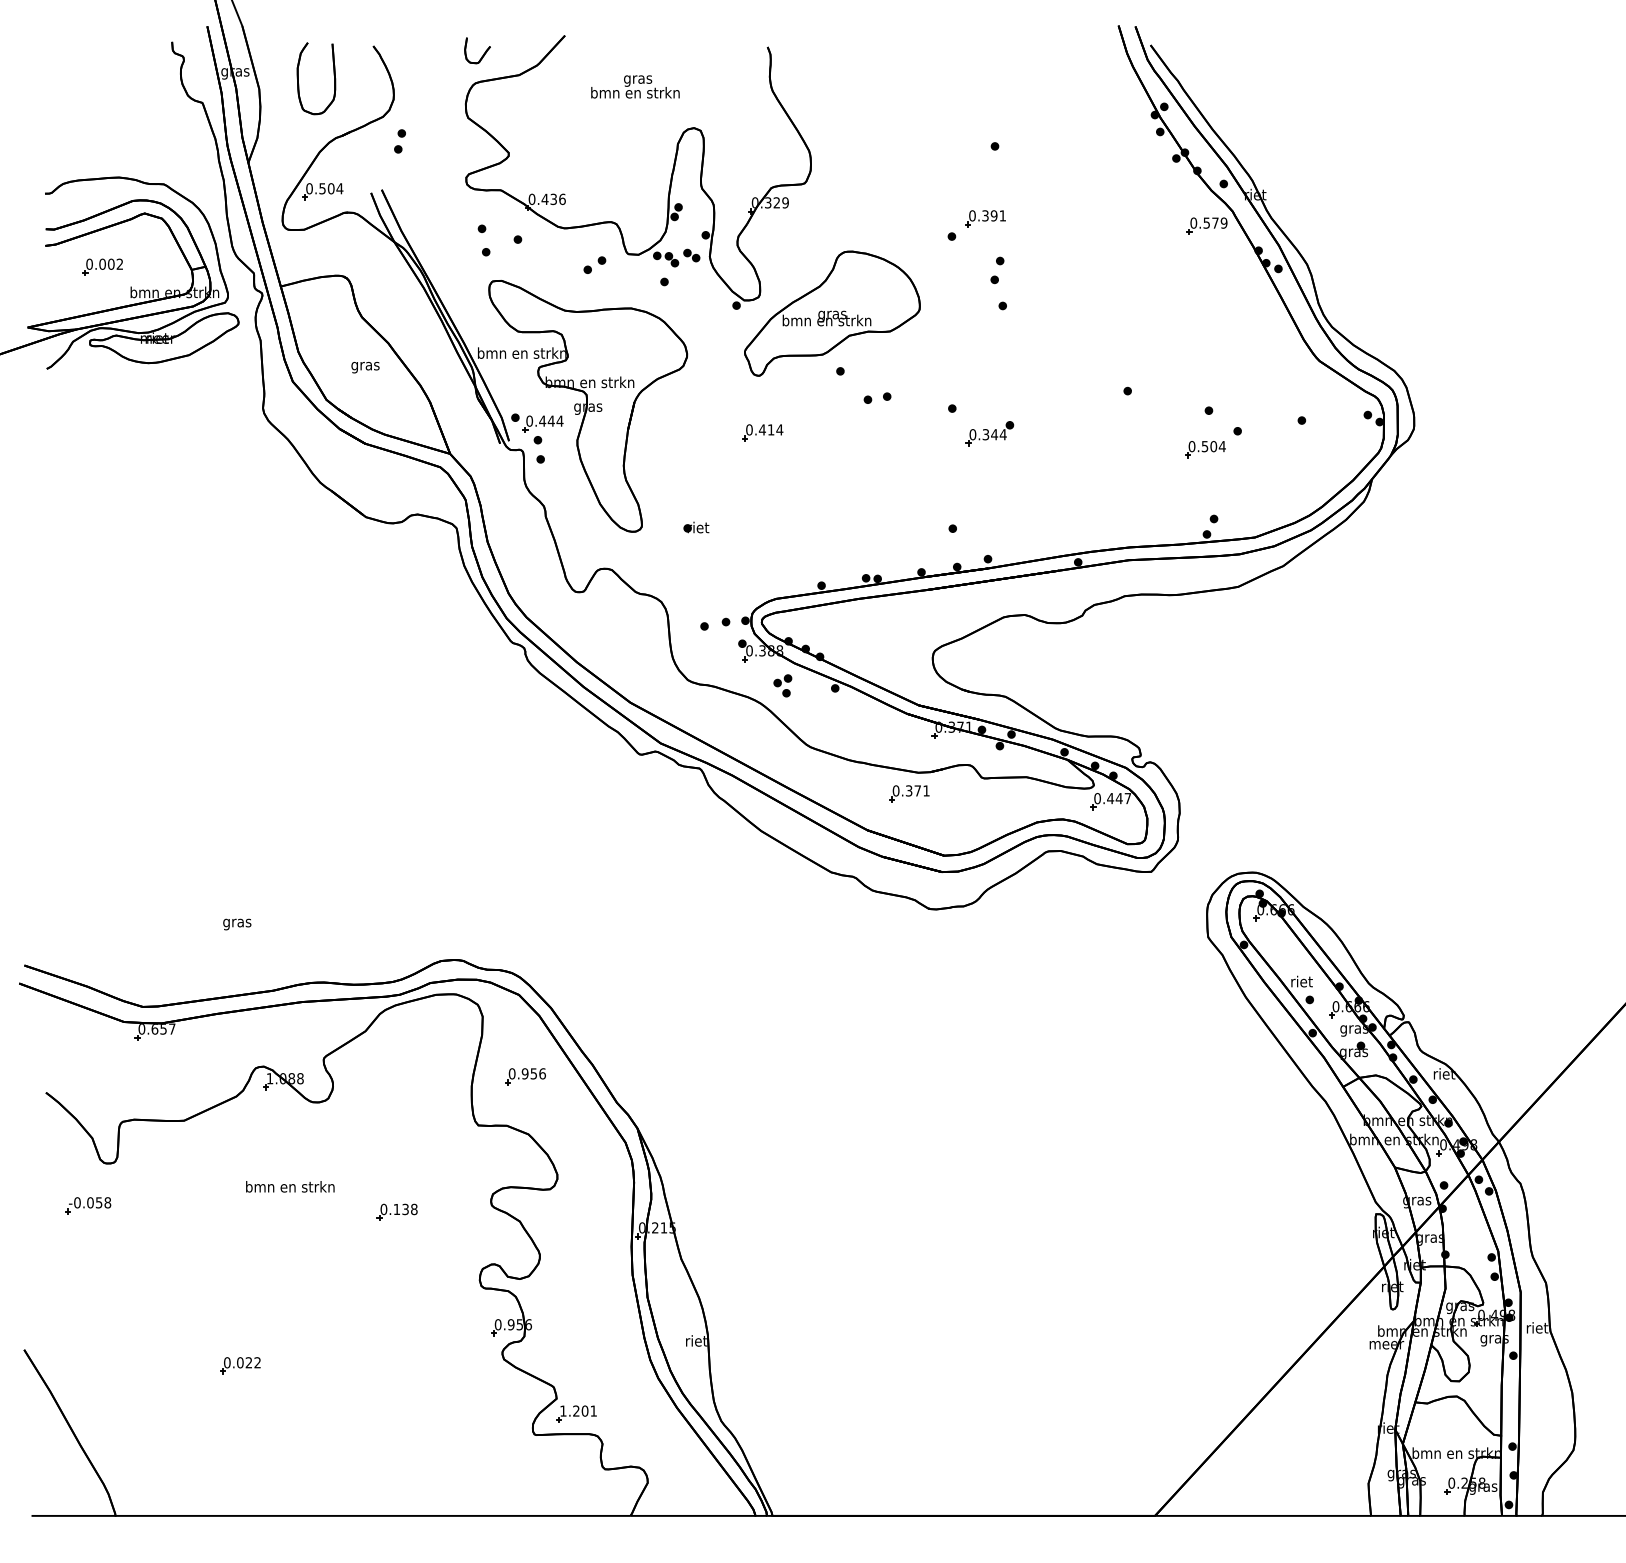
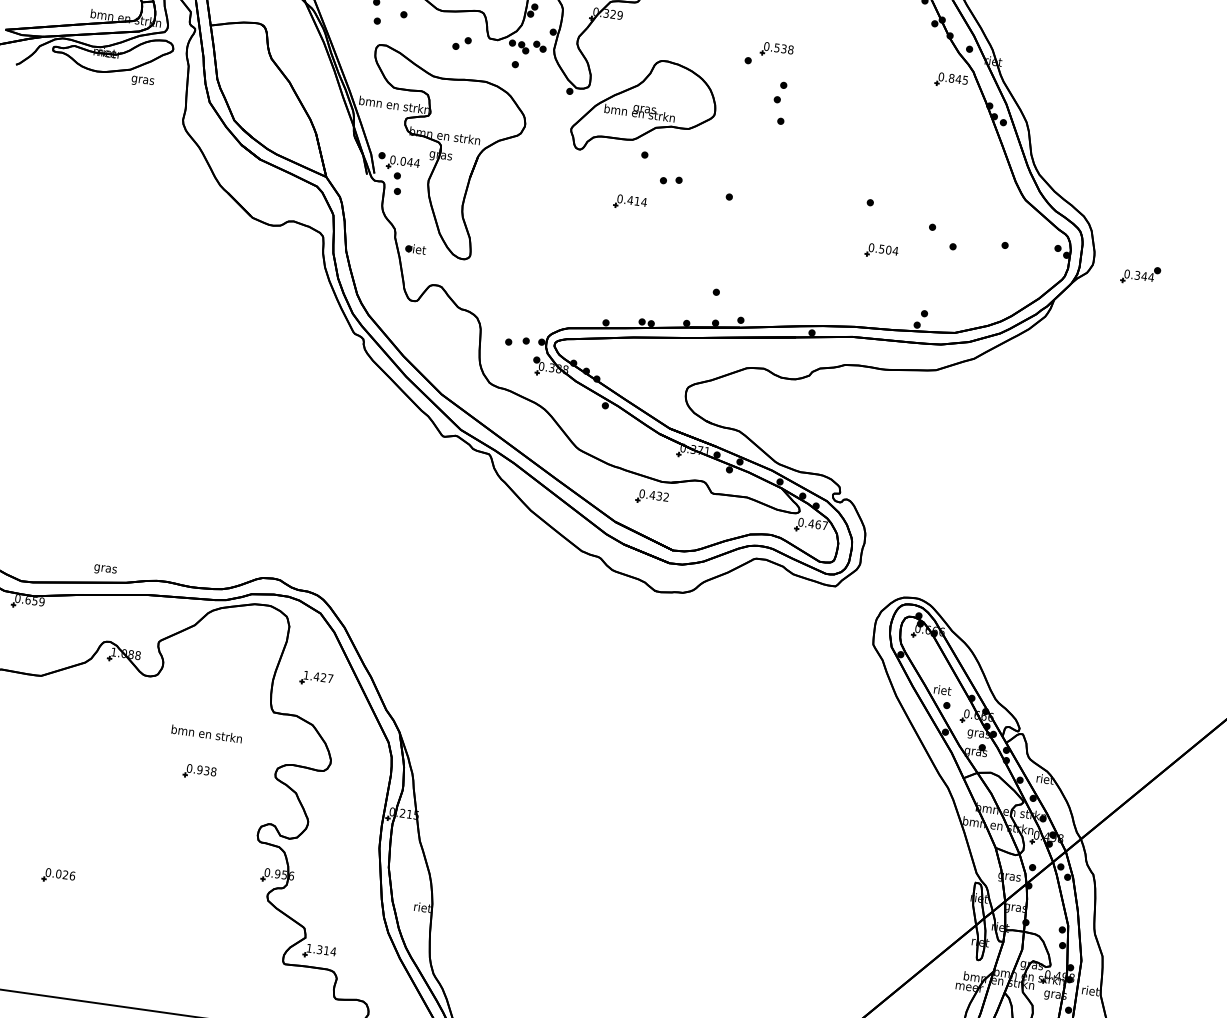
text: (994, 215) -> (784, 48), 0.391 -> 0.538
text: (1215, 222) -> (958, 78), 0.579 -> 0.845
text: (365, 367) -> (142, 81), moved
text: (542, 420) -> (403, 160), 0.444 -> 0.044
part: (762, 432) -> (630, 202), moved
part: (989, 433) -> (1140, 274), moved
part: (1205, 449) -> (881, 251), moved
part: (696, 527) -> (415, 249), moved
part: (782, 685) -> (563, 397), removed
text: (917, 790) -> (659, 495), 0.371 -> 0.432
text: (1118, 798) -> (817, 524), 0.447 -> 0.467
text: (237, 924) -> (105, 570), moved
text: (171, 1028) -> (41, 601), 0.657 -> 0.659
text: (526, 1073) -> (317, 676), 0.956 -> 1.427
text: (290, 1186) -> (207, 733), moved
text: (396, 1209) -> (199, 769), 0.138 -> 0.938
text: (257, 1362) -> (72, 875), 0.022 -> 0.026
text: (585, 1410) -> (327, 950), 1.201 -> 1.314

